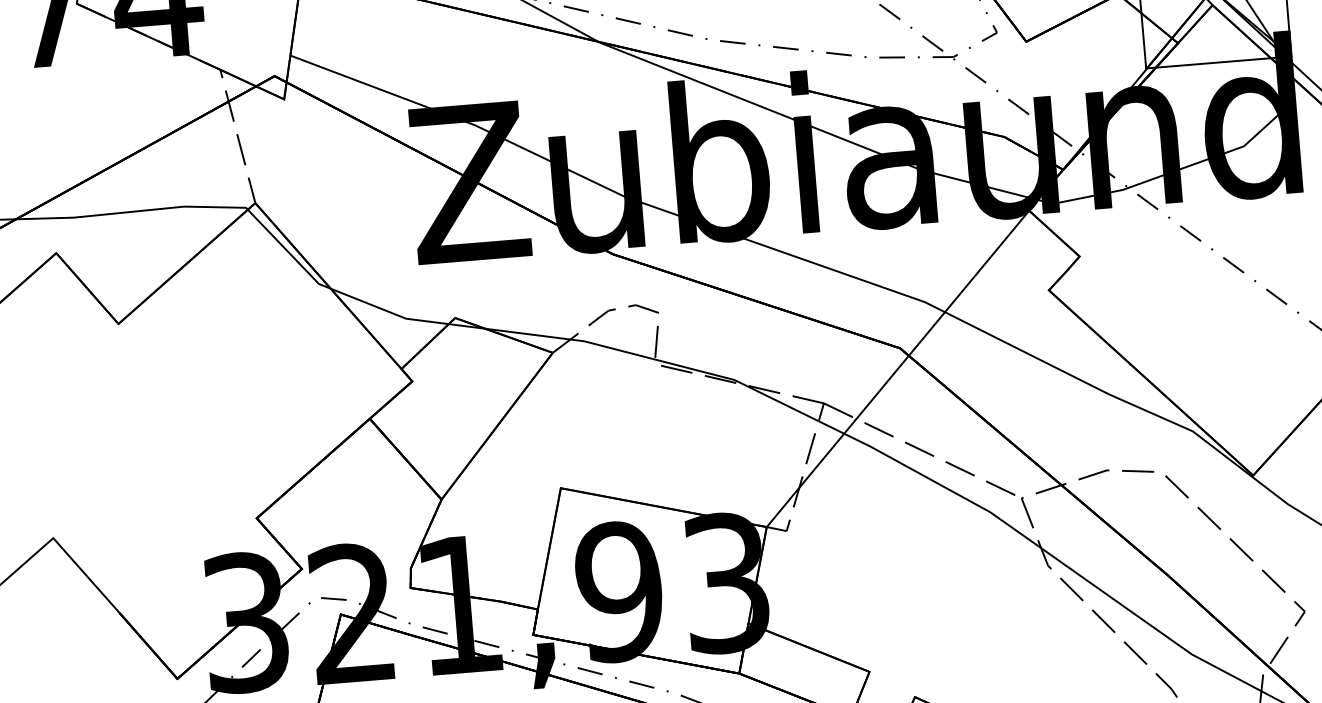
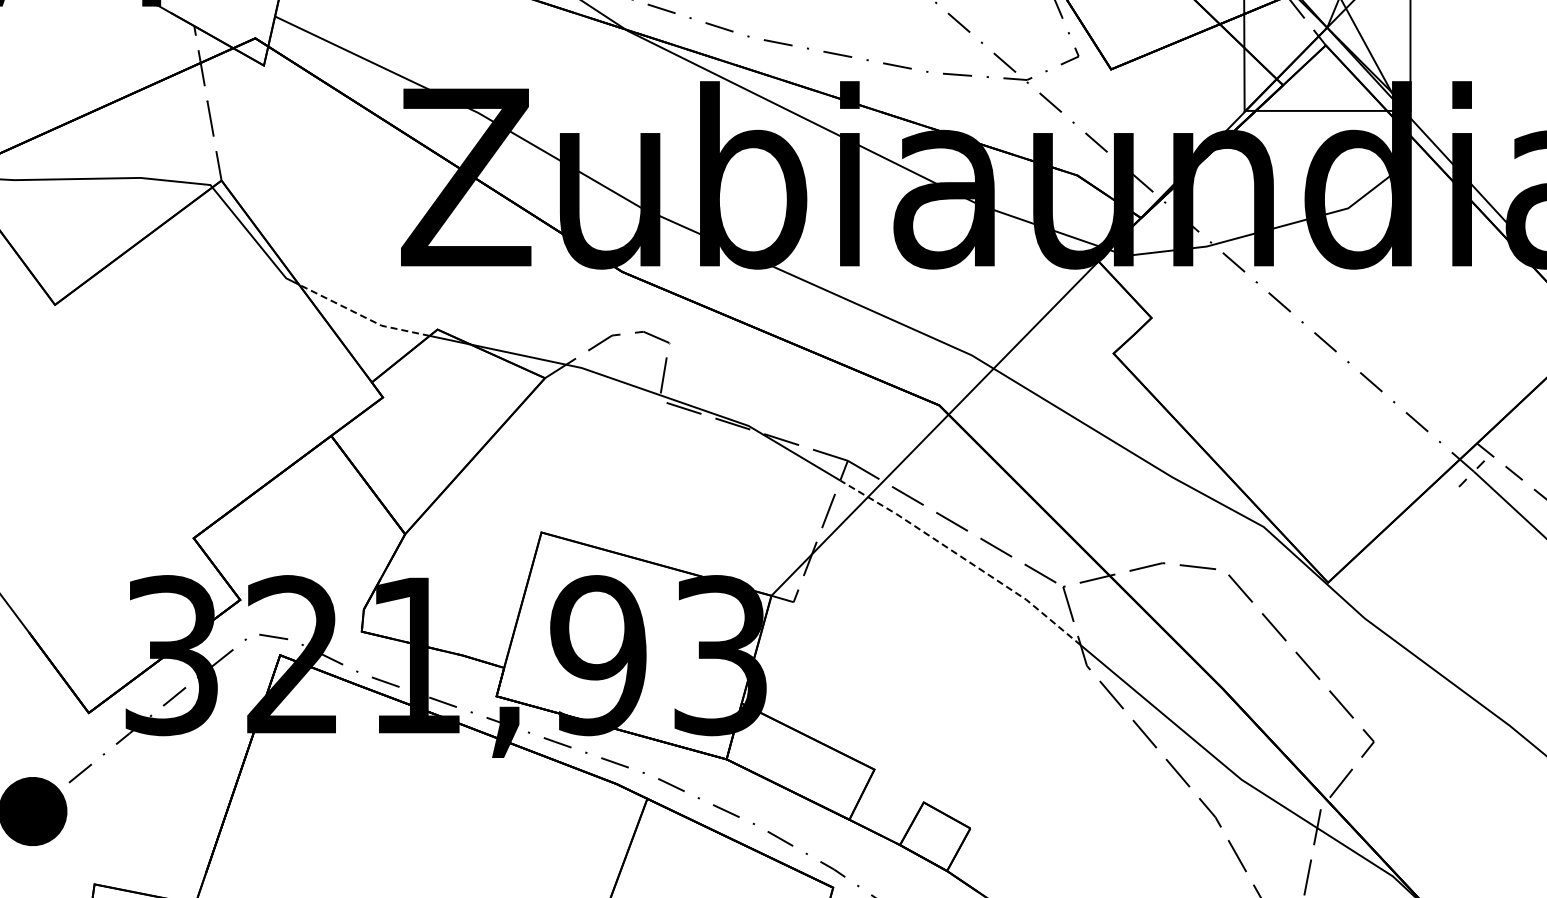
line: (388, 311) -> (362, 316), solid -> dashed
line: (932, 480) -> (963, 558), solid -> dashed

